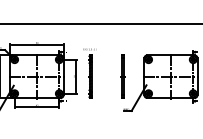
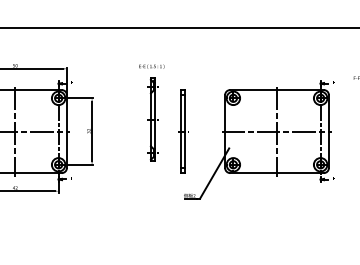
part: (89, 73) -> (150, 113), moved

